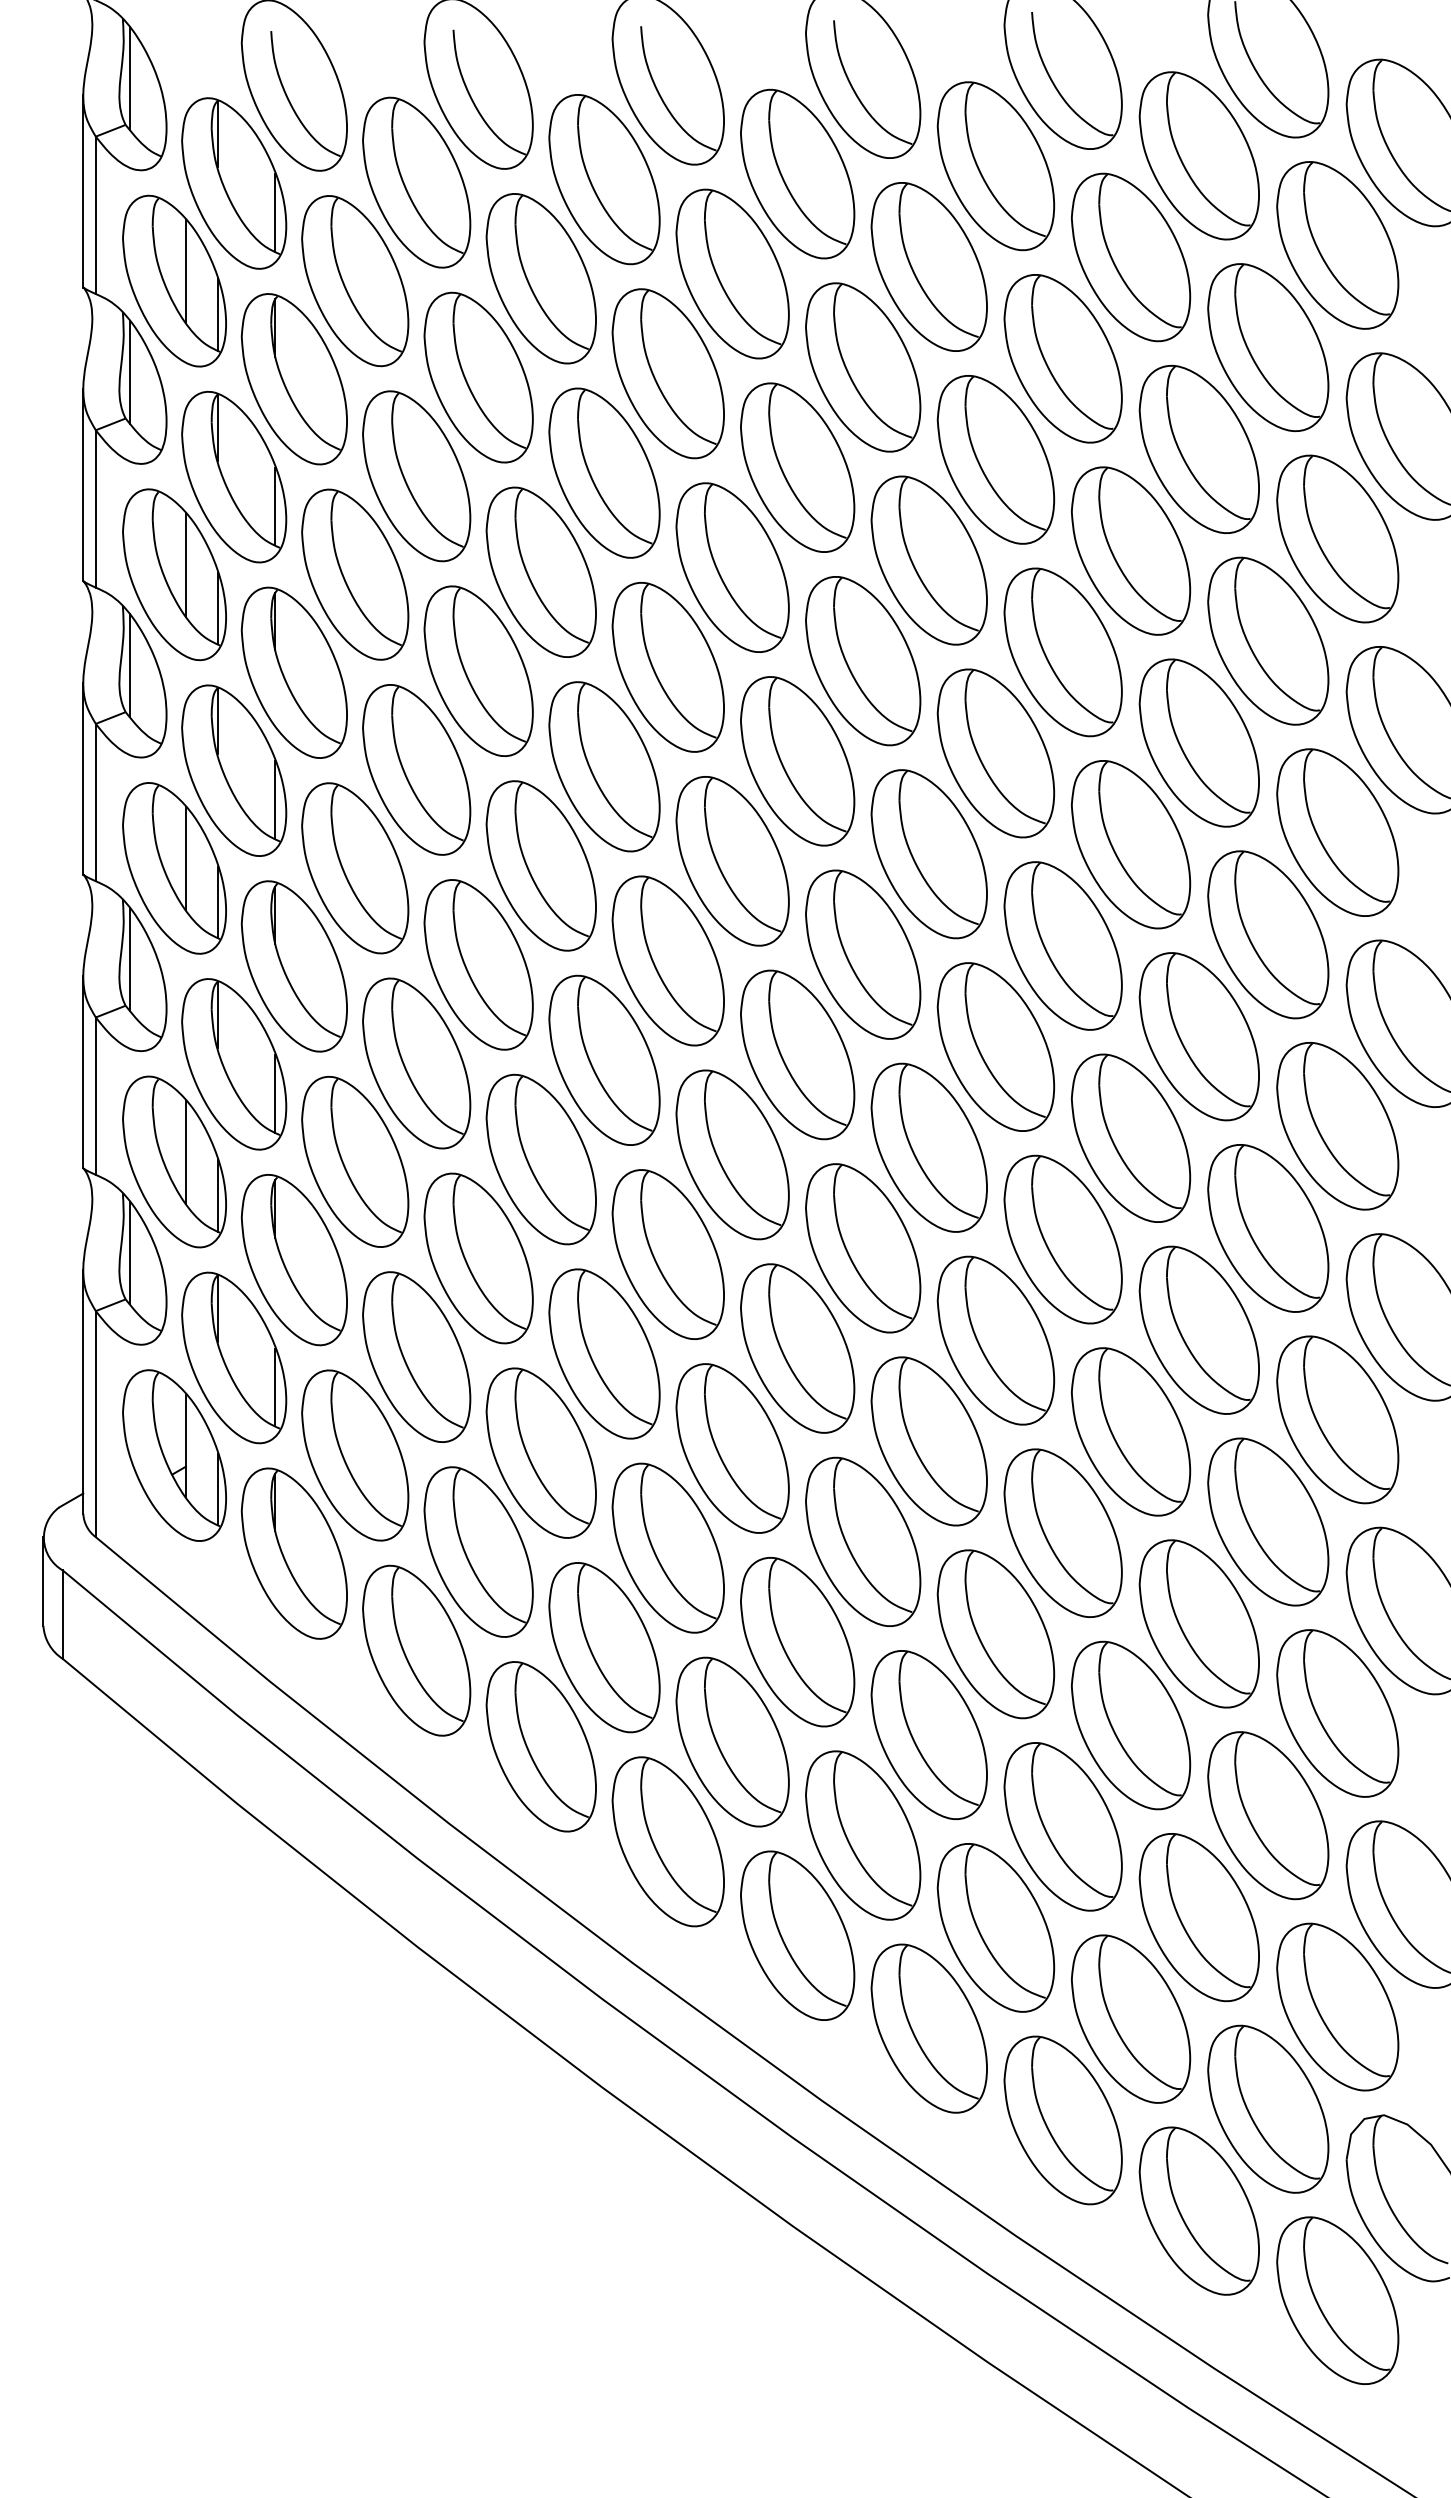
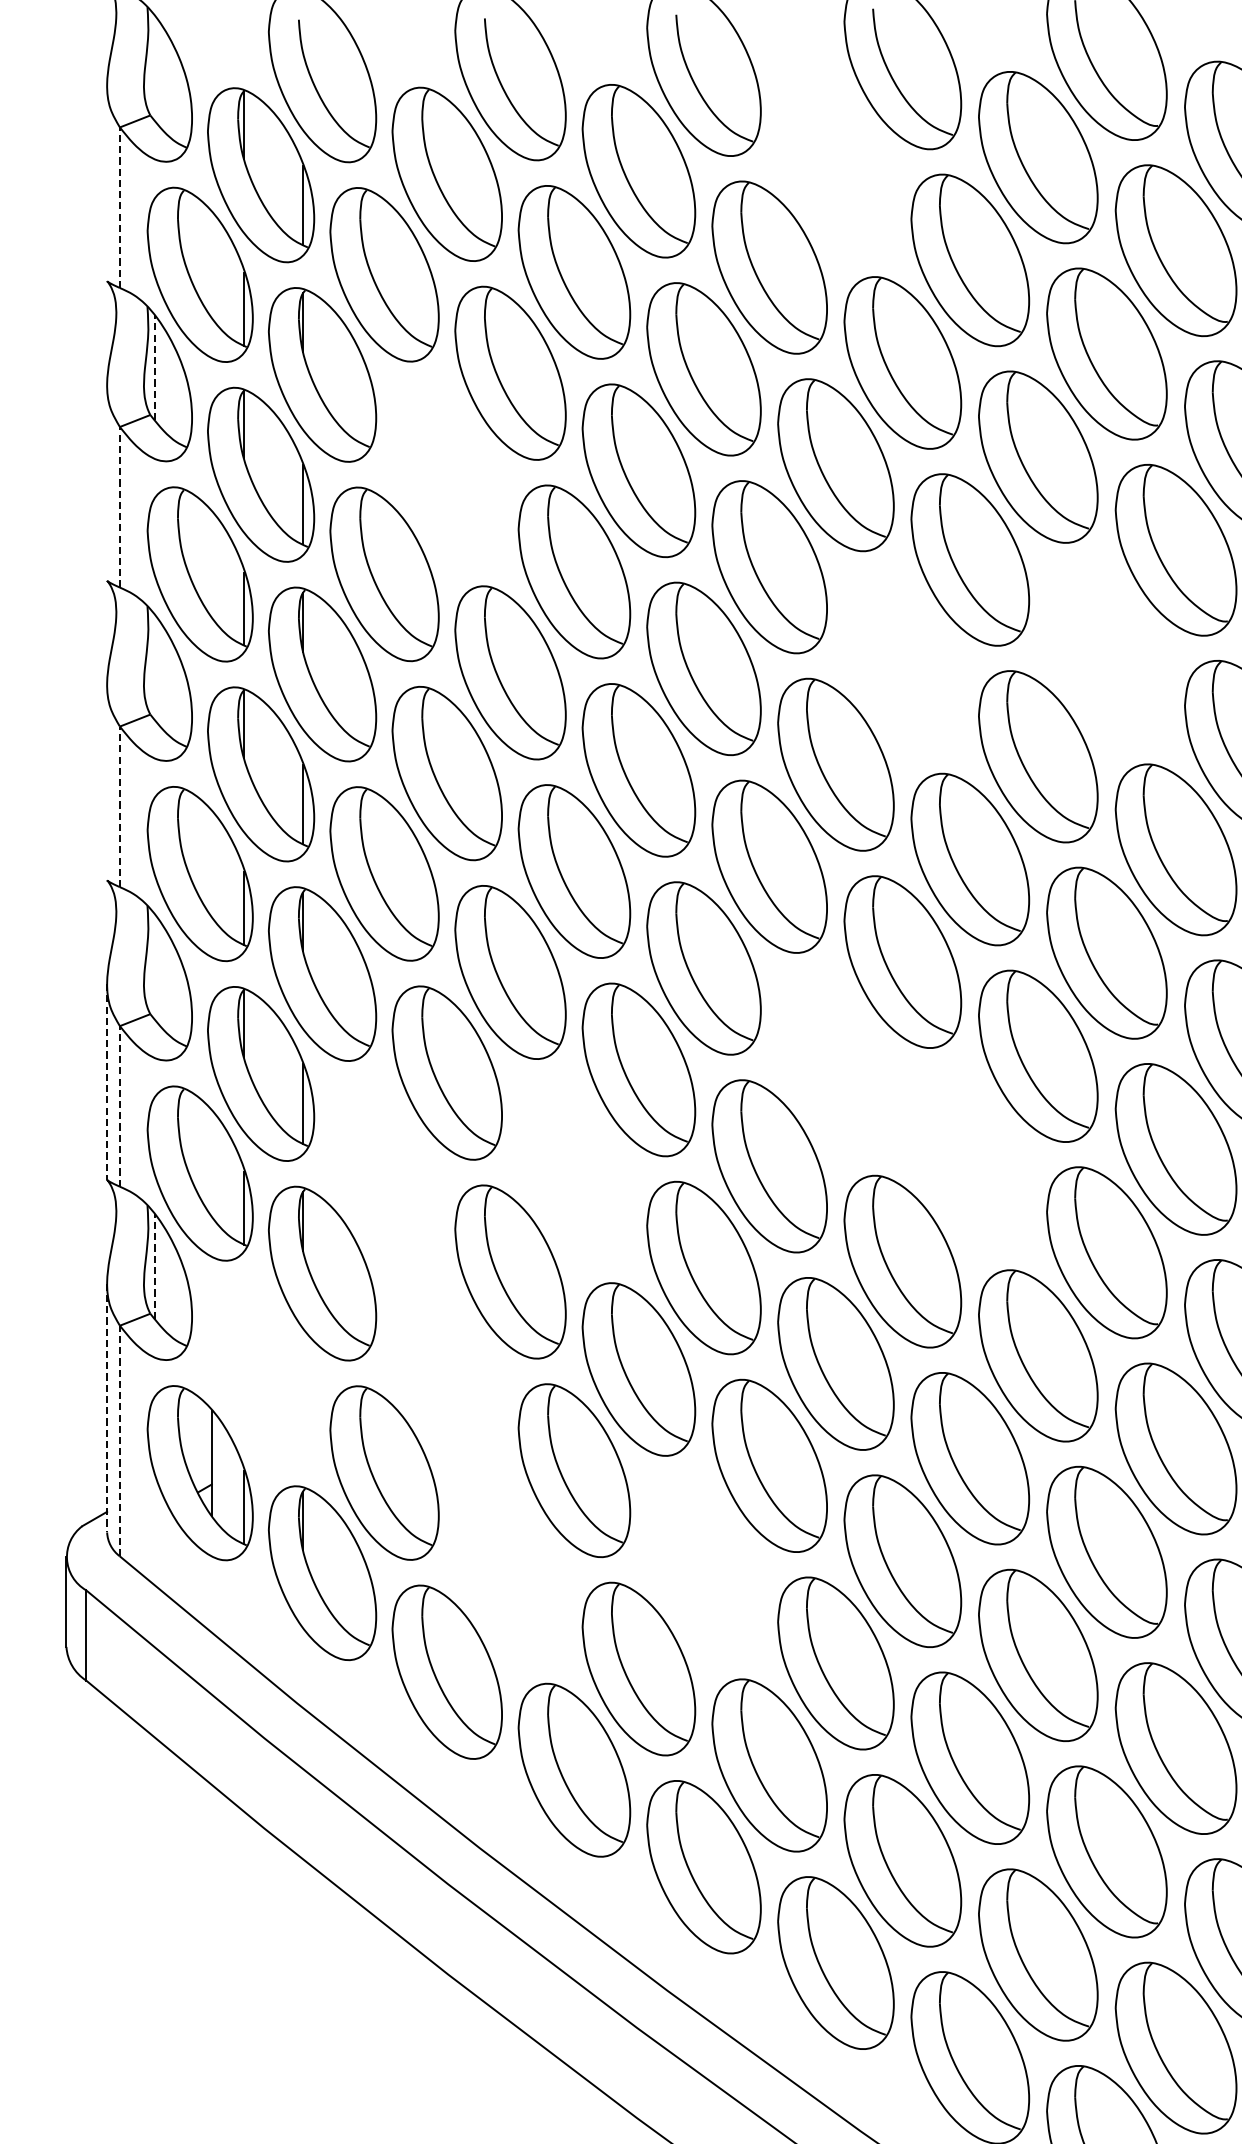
line: (129, 78) -> (154, 68), removed
part: (797, 173) -> (835, 165), removed
line: (83, 191) -> (107, 183), removed
line: (95, 215) -> (119, 207), solid -> dashed
line: (185, 271) -> (211, 265), removed
line: (129, 371) -> (154, 367), solid -> dashed
part: (416, 476) -> (447, 474), removed
line: (83, 485) -> (107, 483), removed
line: (95, 508) -> (119, 506), solid -> dashed
line: (185, 564) -> (211, 563), removed
part: (1062, 652) -> (1106, 653), removed
part: (863, 661) -> (903, 662), removed
line: (129, 665) -> (154, 667), removed
line: (83, 778) -> (107, 782), removed
line: (95, 802) -> (119, 806), solid -> dashed
line: (185, 858) -> (211, 863), removed
line: (129, 958) -> (154, 965), removed
part: (797, 1054) -> (835, 1063), removed
line: (83, 1072) -> (107, 1082), solid -> dashed
line: (95, 1096) -> (119, 1106), solid -> dashed
part: (928, 1147) -> (969, 1158), removed
line: (185, 1152) -> (211, 1163), removed
part: (540, 1159) -> (573, 1171), removed
part: (355, 1161) -> (384, 1173), removed
line: (129, 1252) -> (154, 1265), solid -> dashed
part: (416, 1356) -> (447, 1372), removed
part: (234, 1357) -> (261, 1373), removed
line: (83, 1391) -> (107, 1407), solid -> dashed
line: (95, 1423) -> (119, 1440), solid -> dashed
part: (667, 1547) -> (703, 1566), removed
part: (478, 1551) -> (510, 1570), removed

